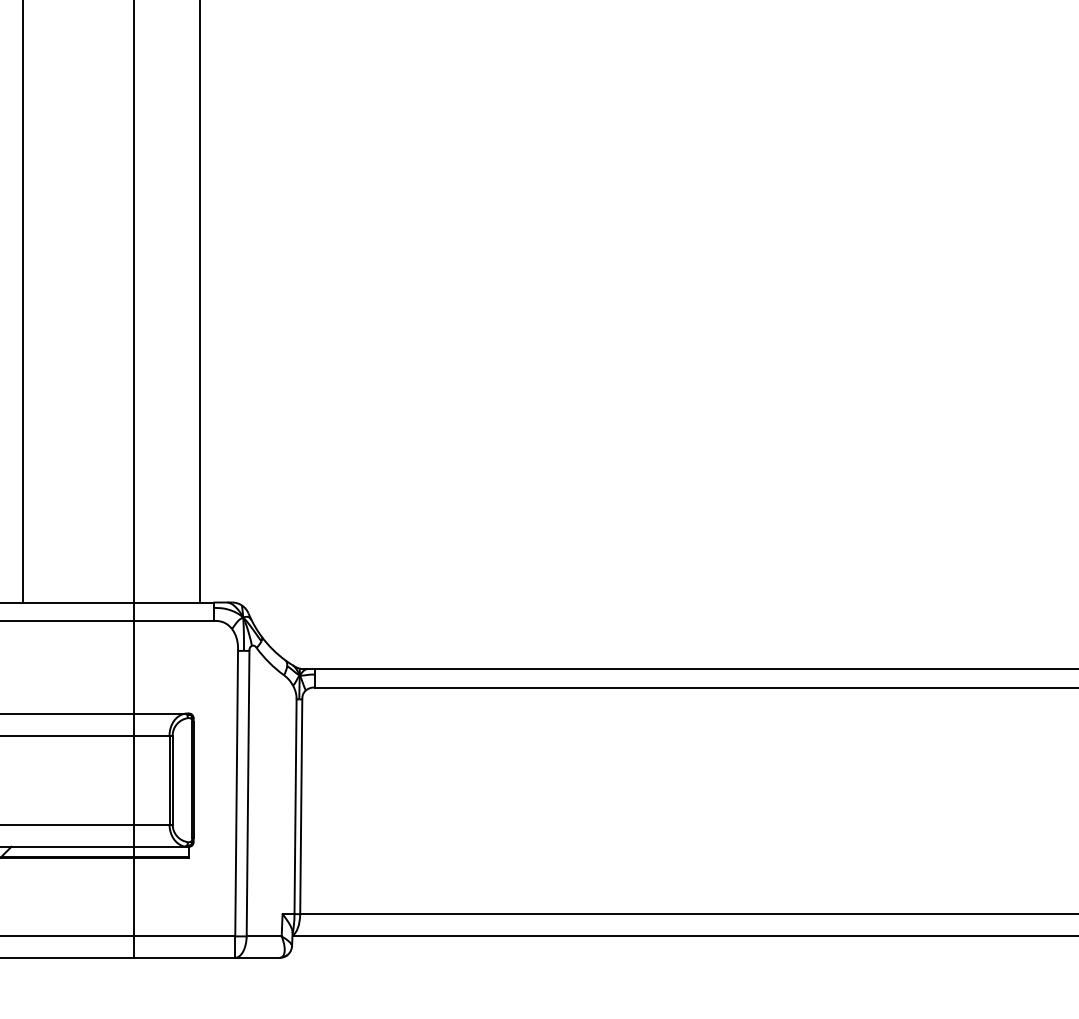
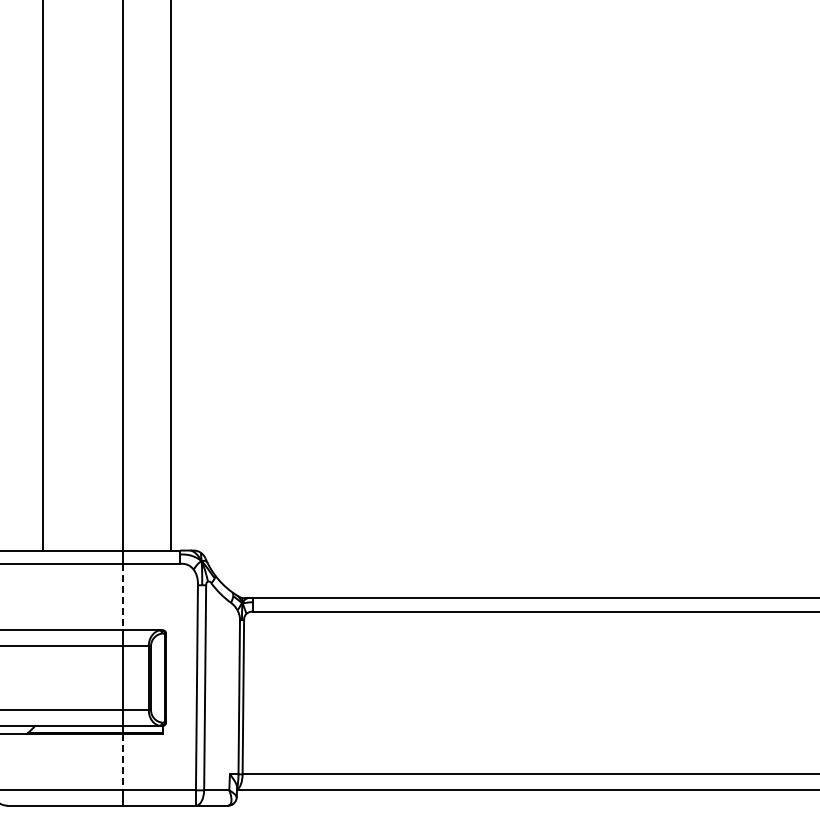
line: (132, 667) -> (122, 597), solid -> dashed
line: (132, 897) -> (122, 762), solid -> dashed

